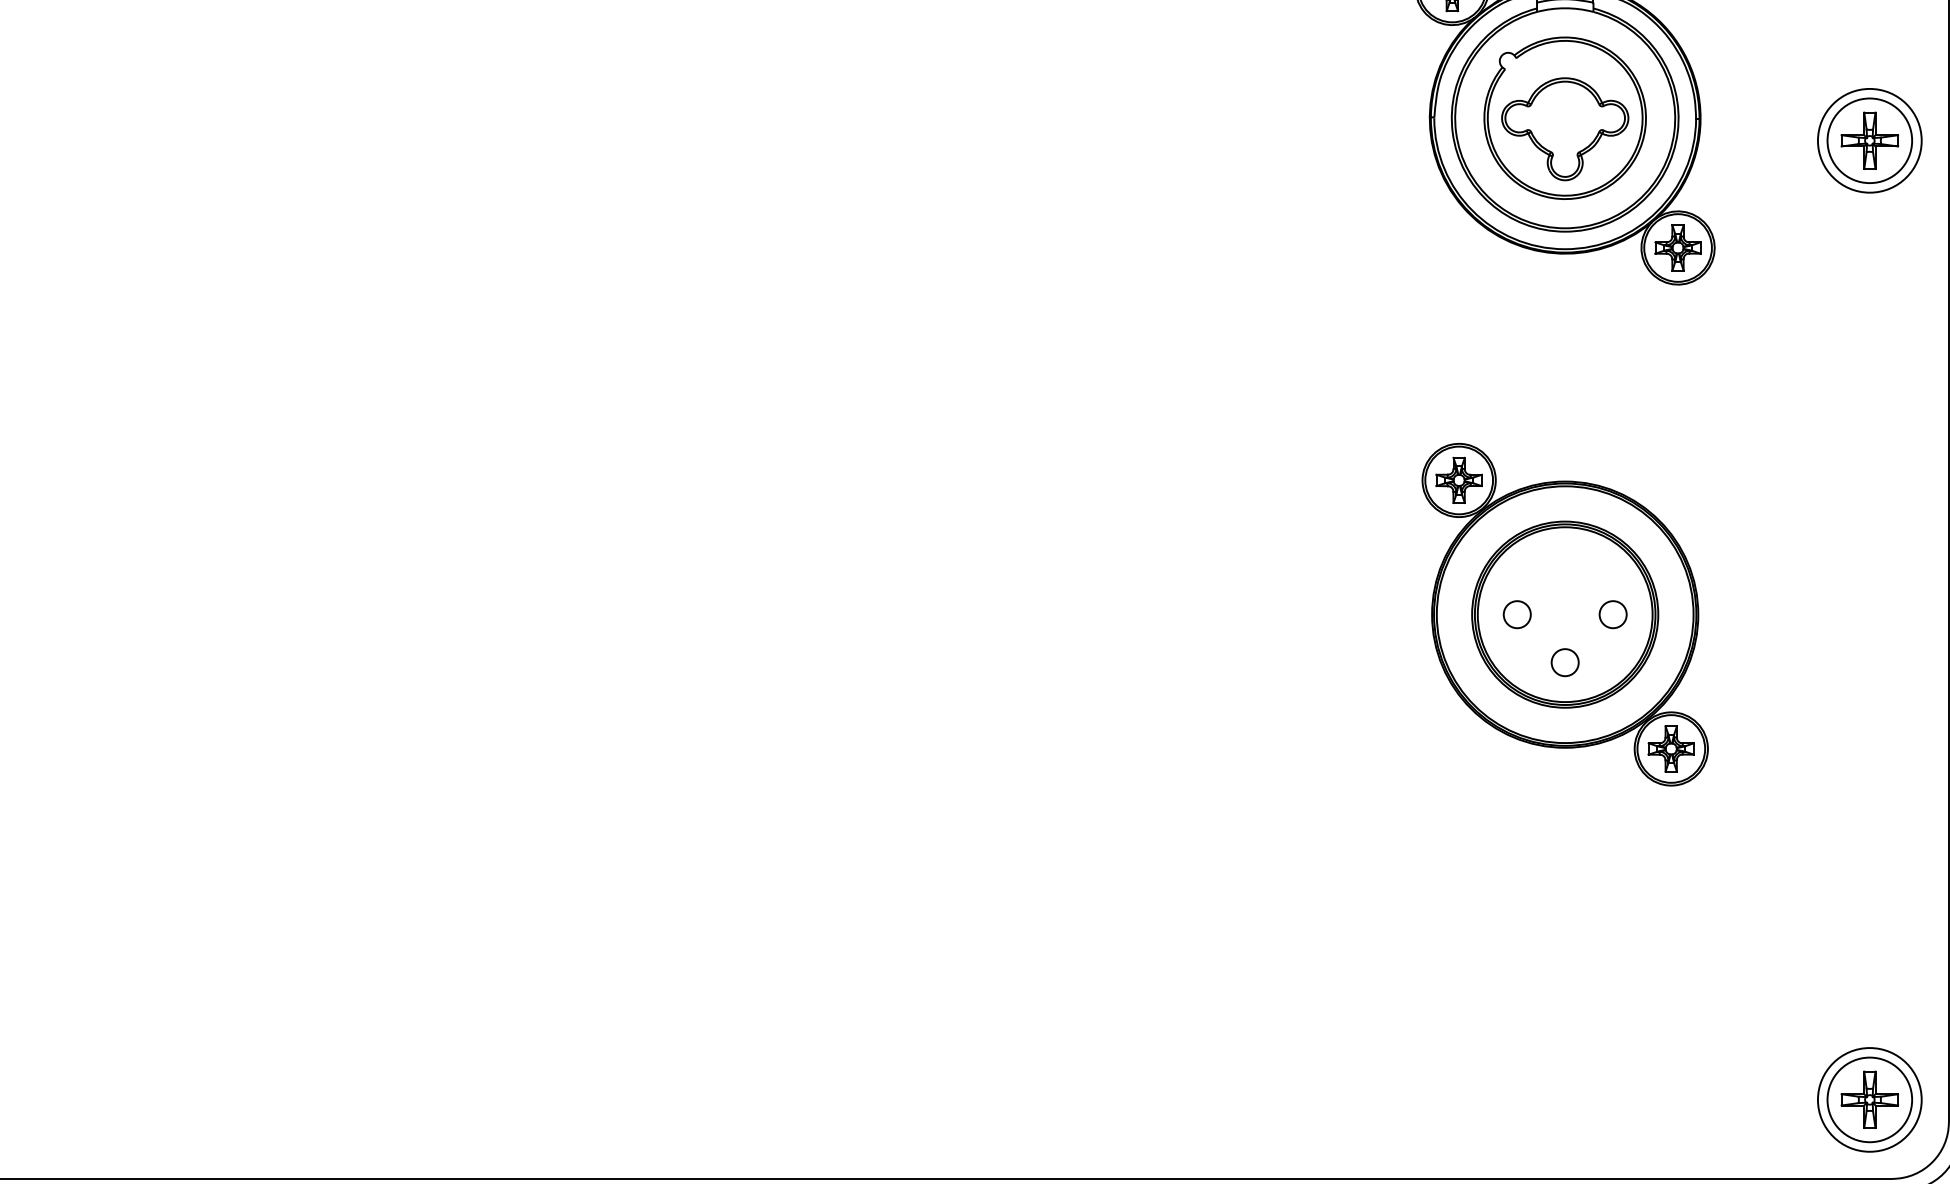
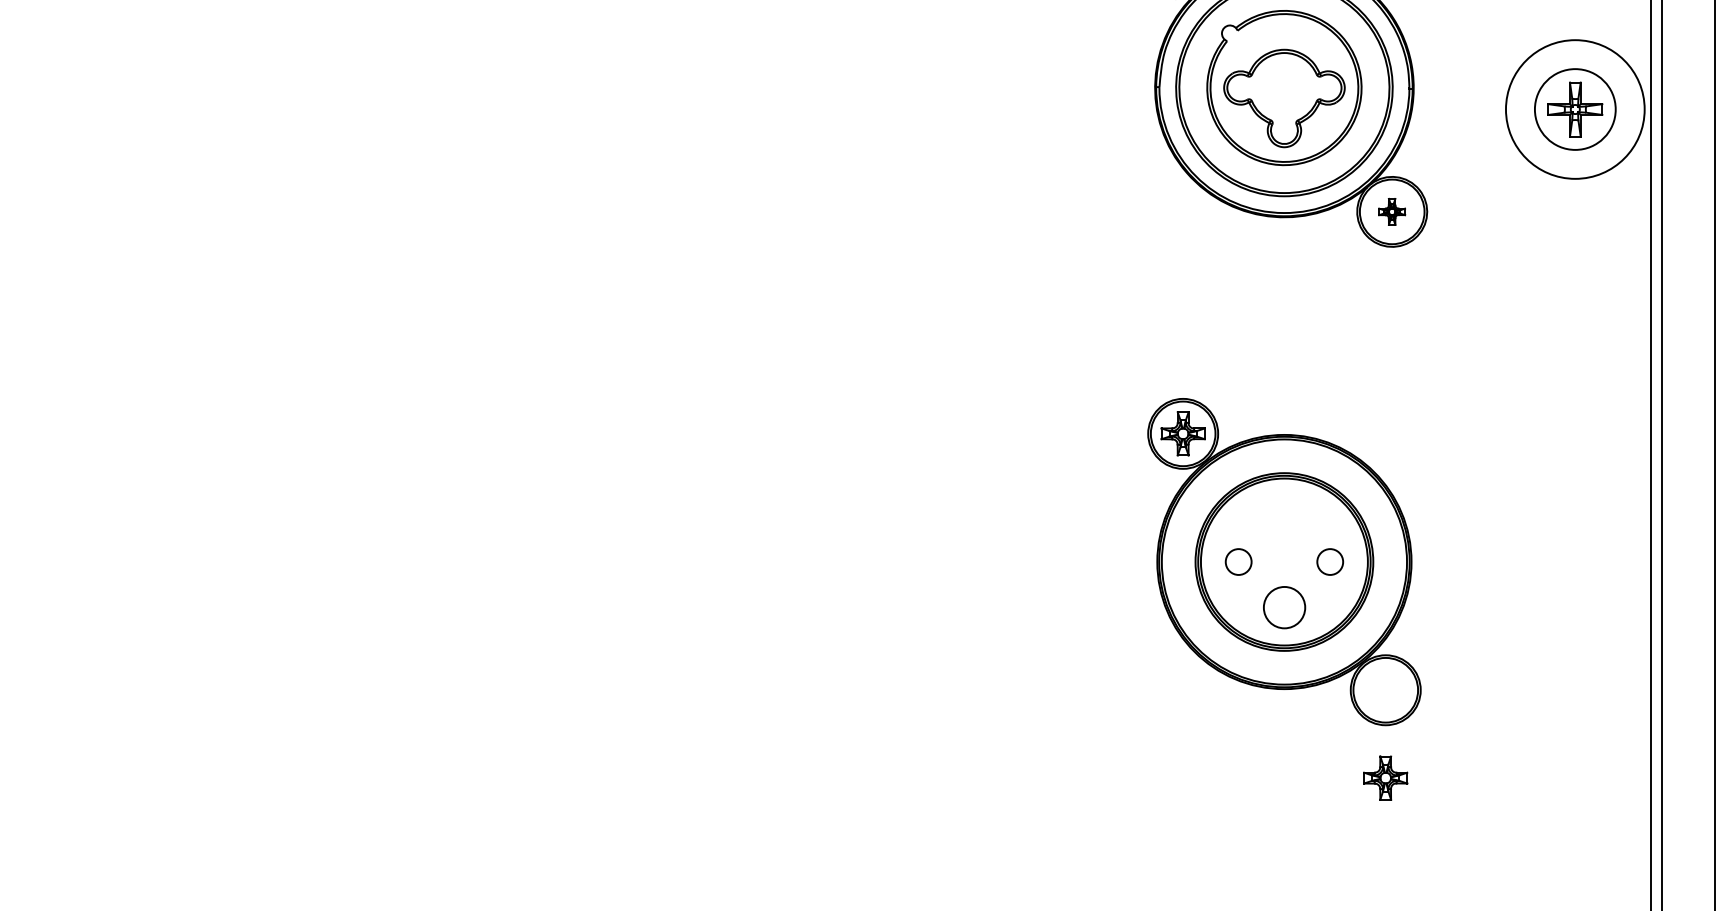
circle: (1869, 140) -> (1575, 109), size x1.4
part: (1677, 247) -> (1391, 211), size x0.6
circle: (1564, 662) -> (1283, 607), size x1.6
part: (1670, 748) -> (1384, 777), moved

